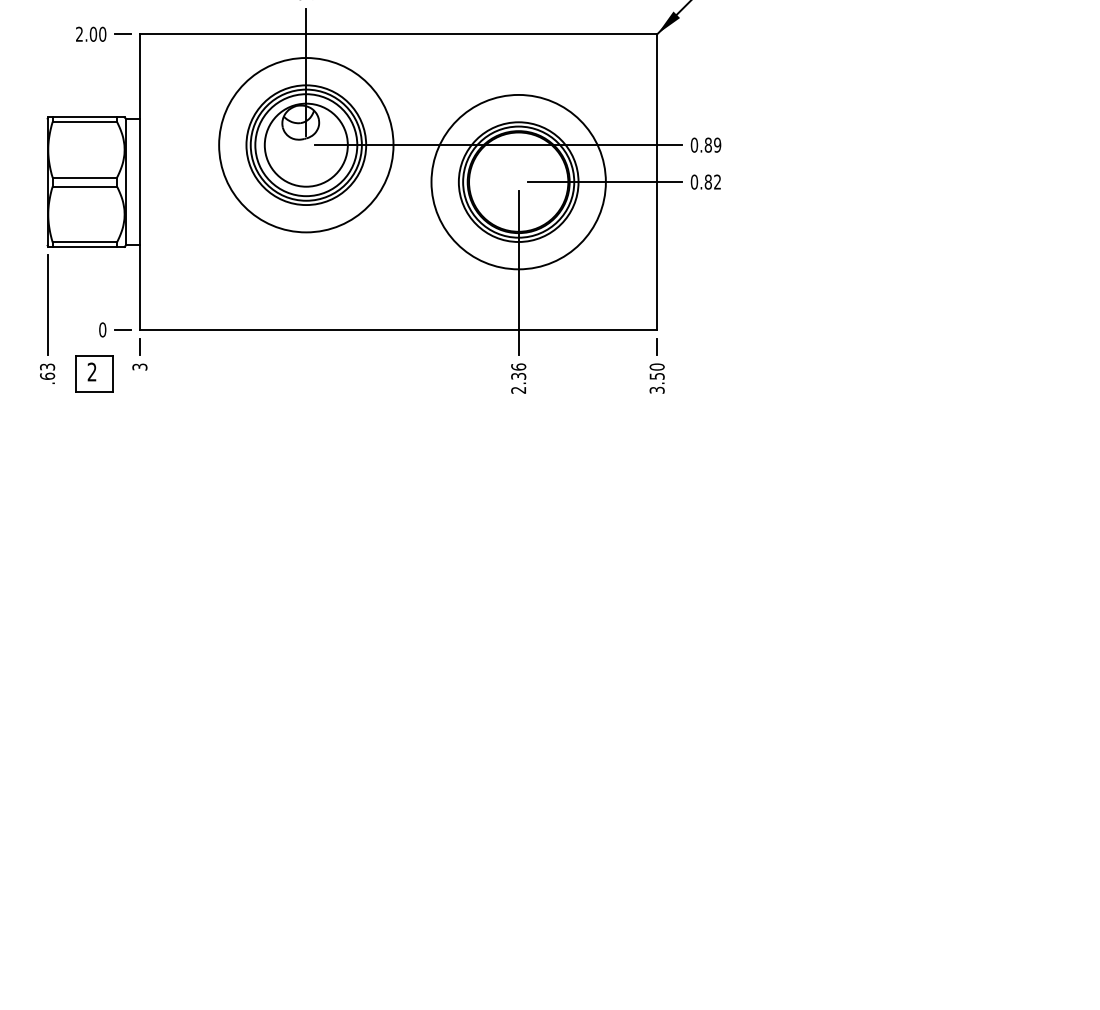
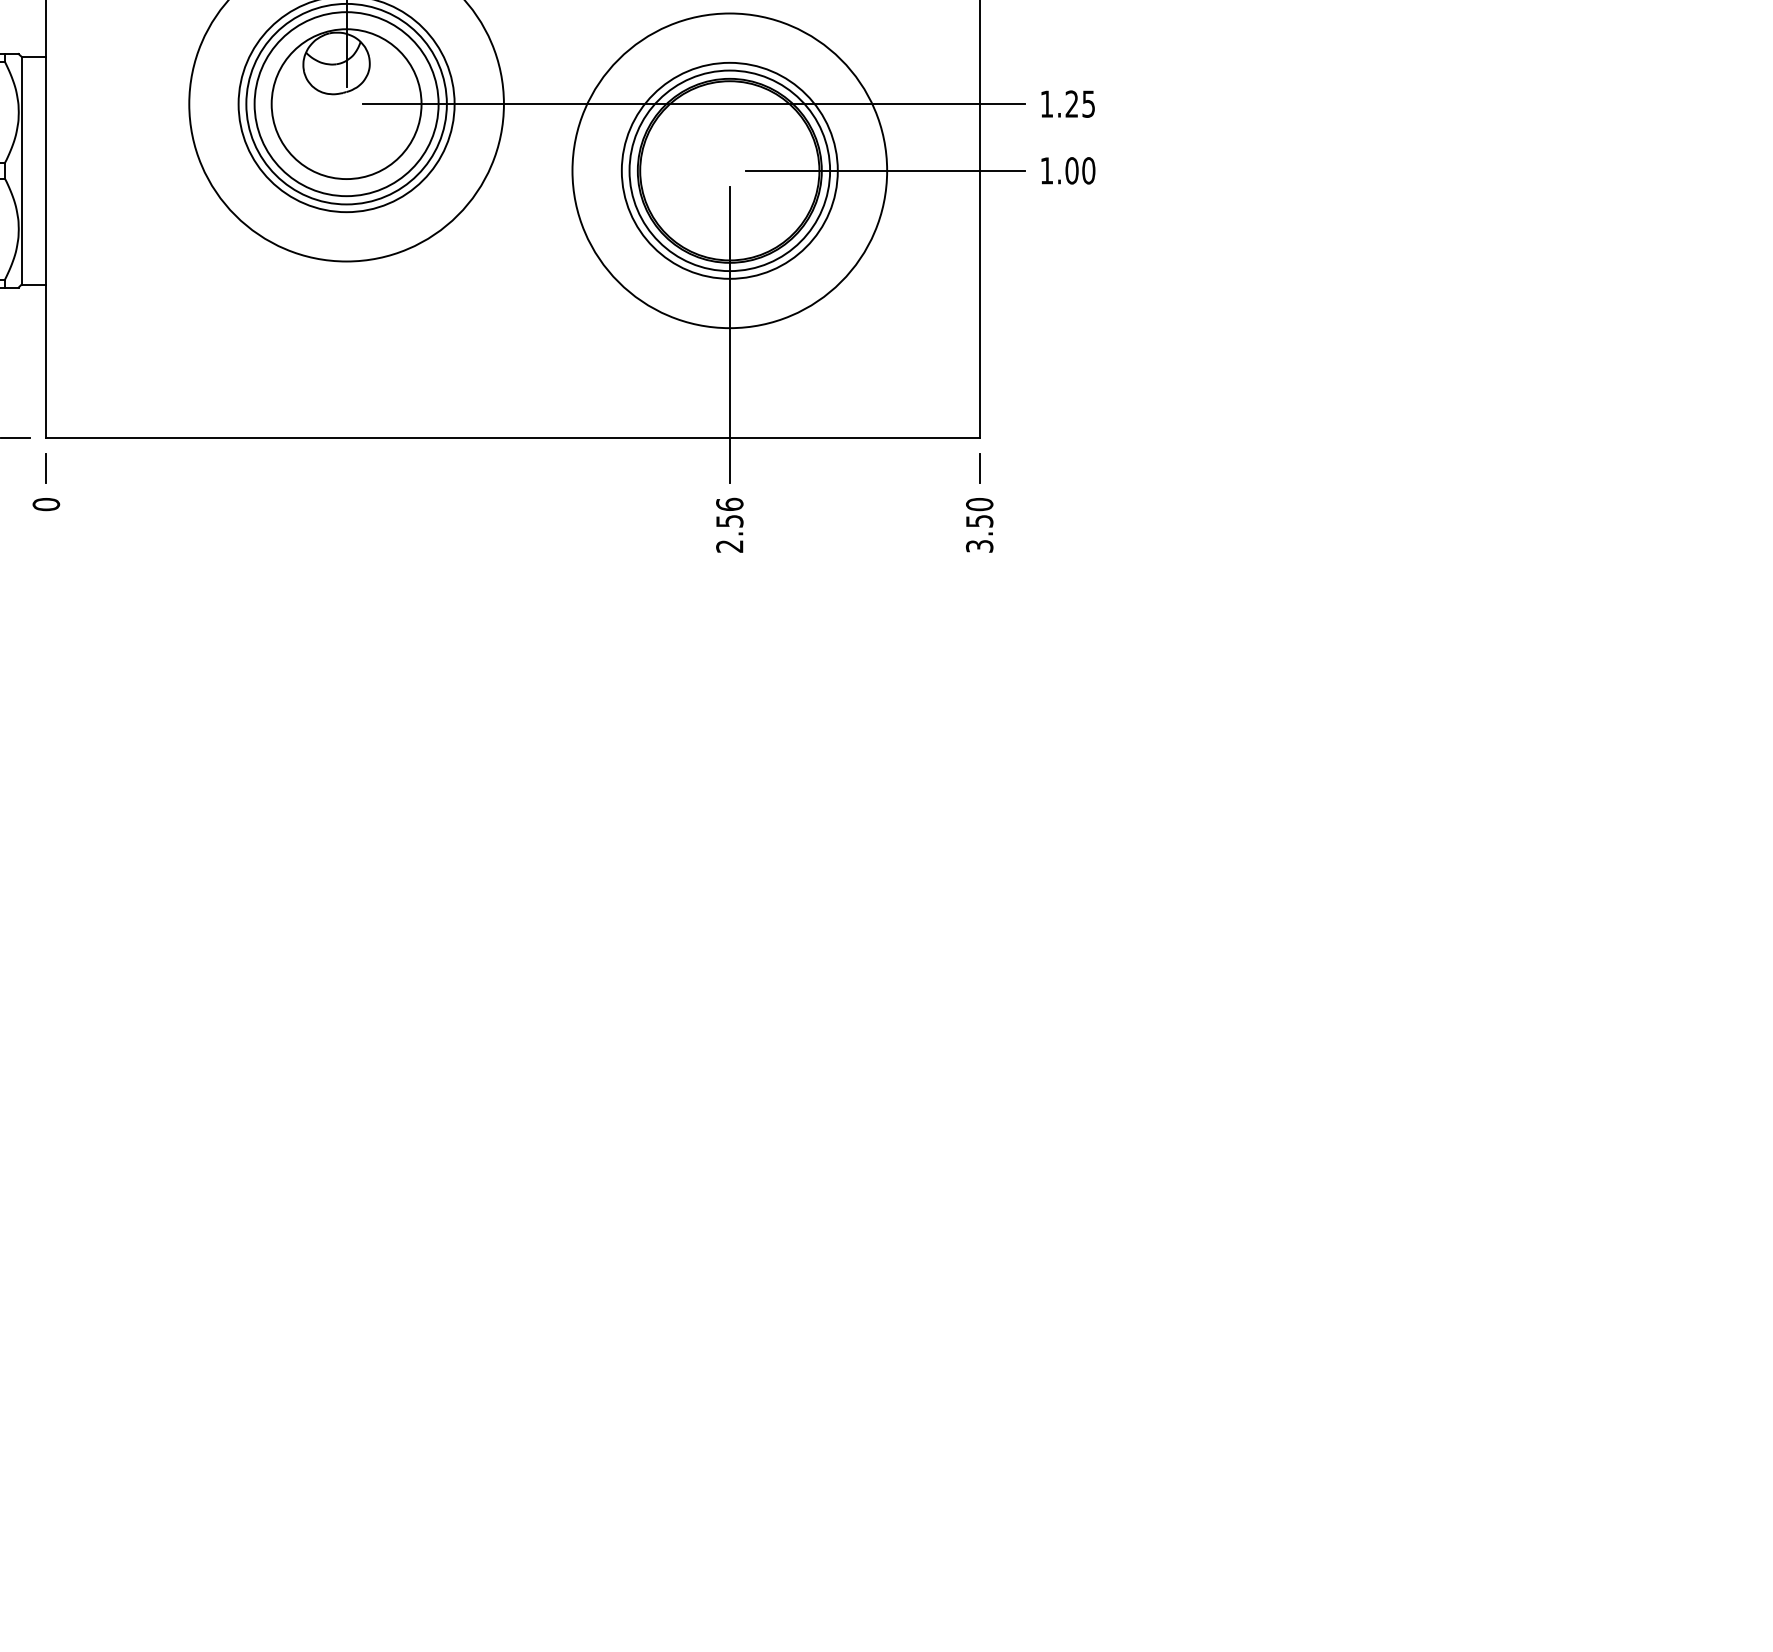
text: (705, 144) -> (1066, 102), 0.89 -> 1.25
text: (705, 181) -> (1066, 169), 0.82 -> 1.00
text: (139, 366) -> (45, 503), 3 -> 0
text: (518, 376) -> (729, 521), 2.36 -> 2.56

